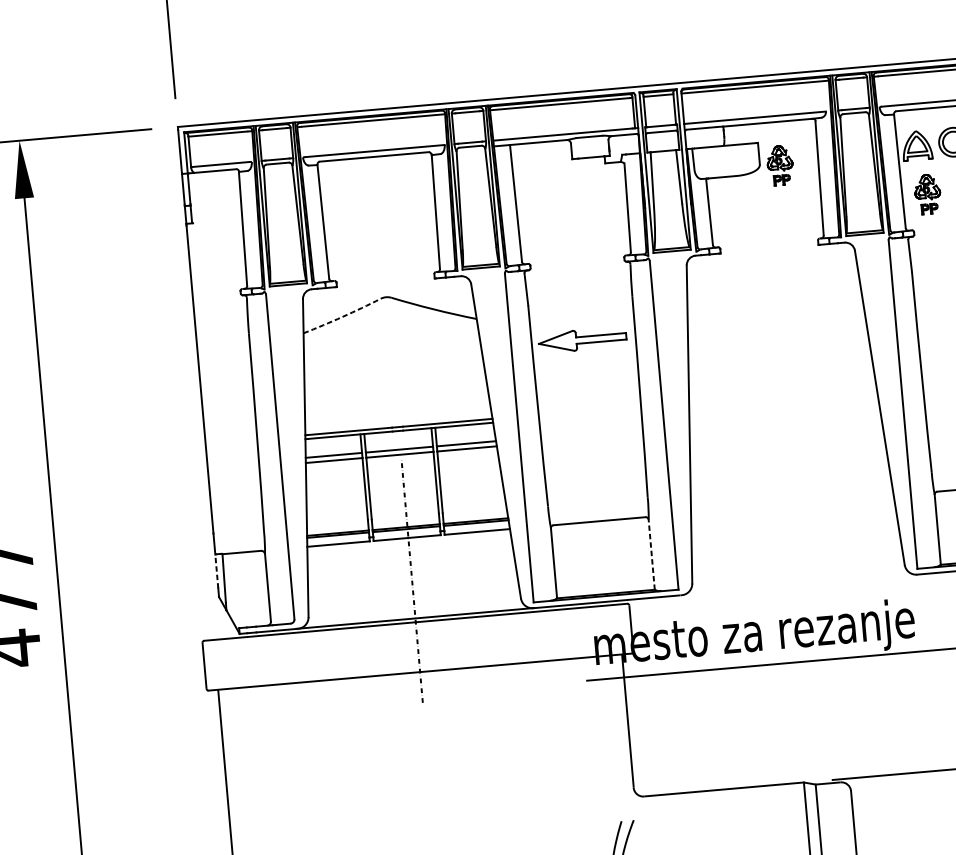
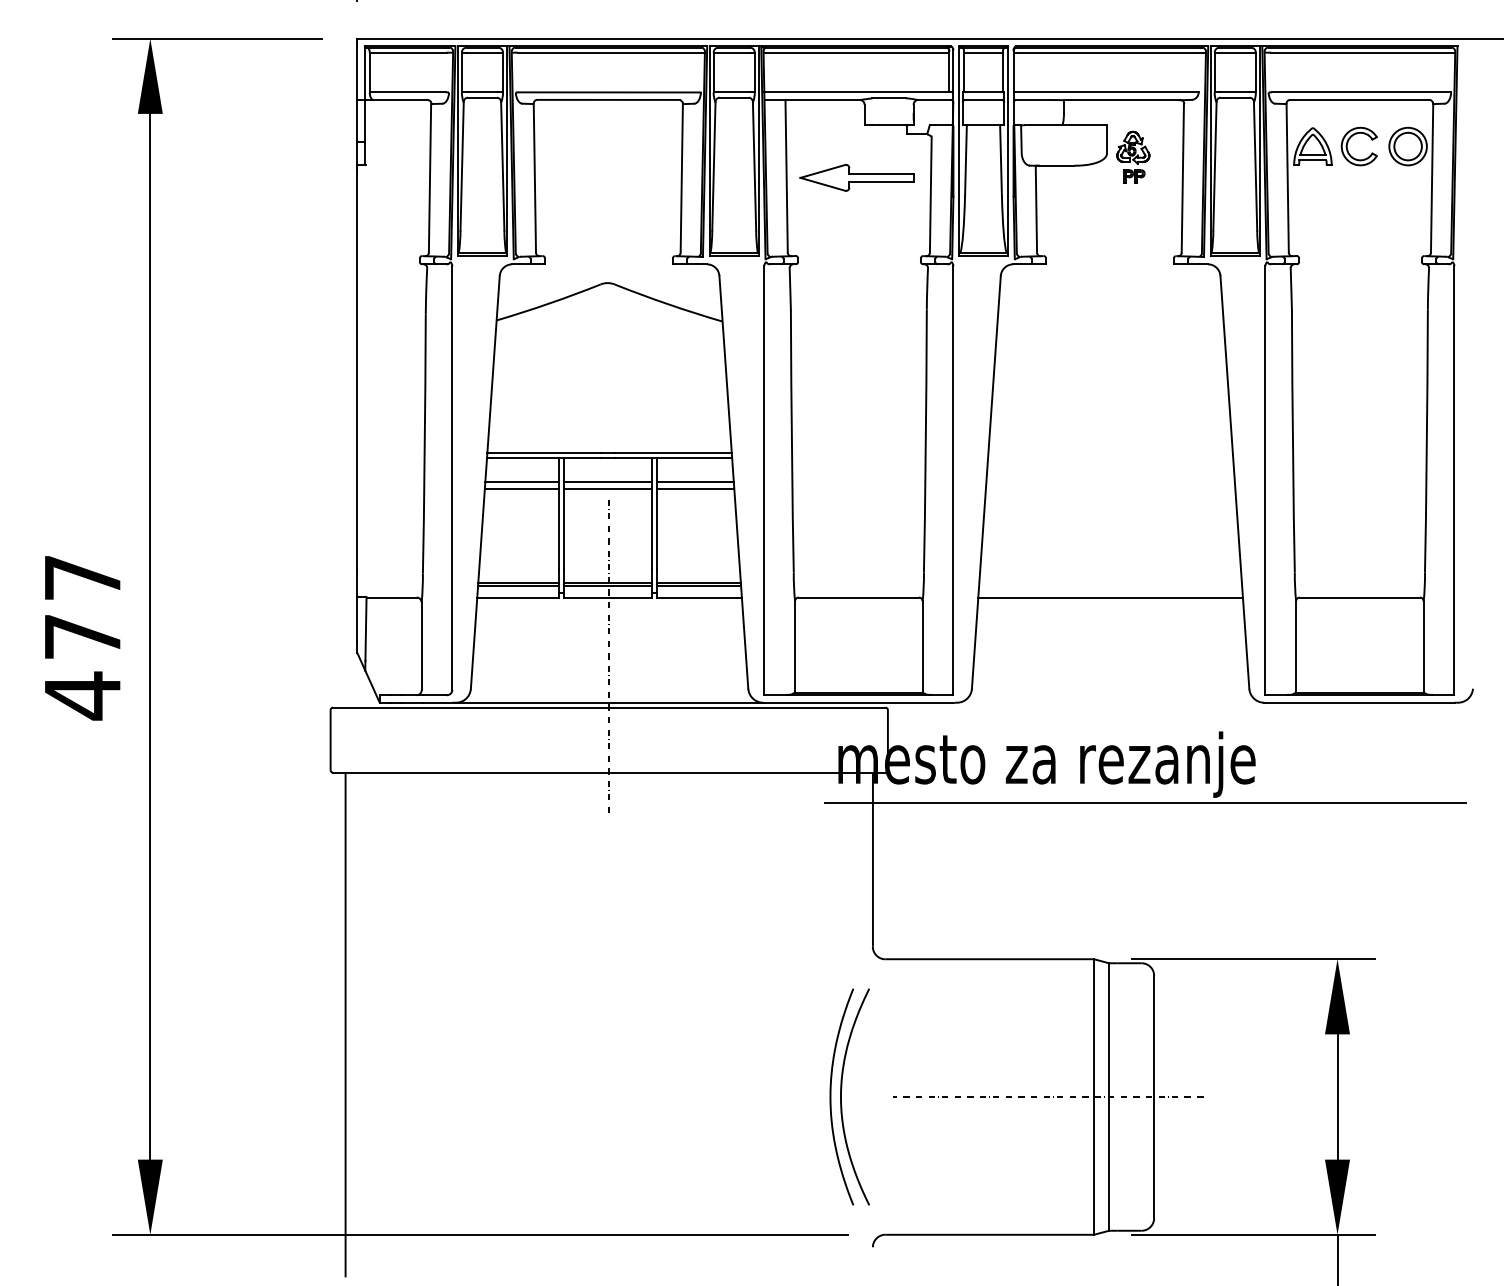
part: (927, 193) -> (1321, 210), removed
arc: (342, 316) -> (549, 303), dashed -> solid
part: (581, 339) -> (856, 177), moved
line: (792, 504) -> (1110, 597), added
line: (651, 554) -> (922, 646), dashed -> solid
line: (216, 570) -> (357, 618), dashed -> solid

